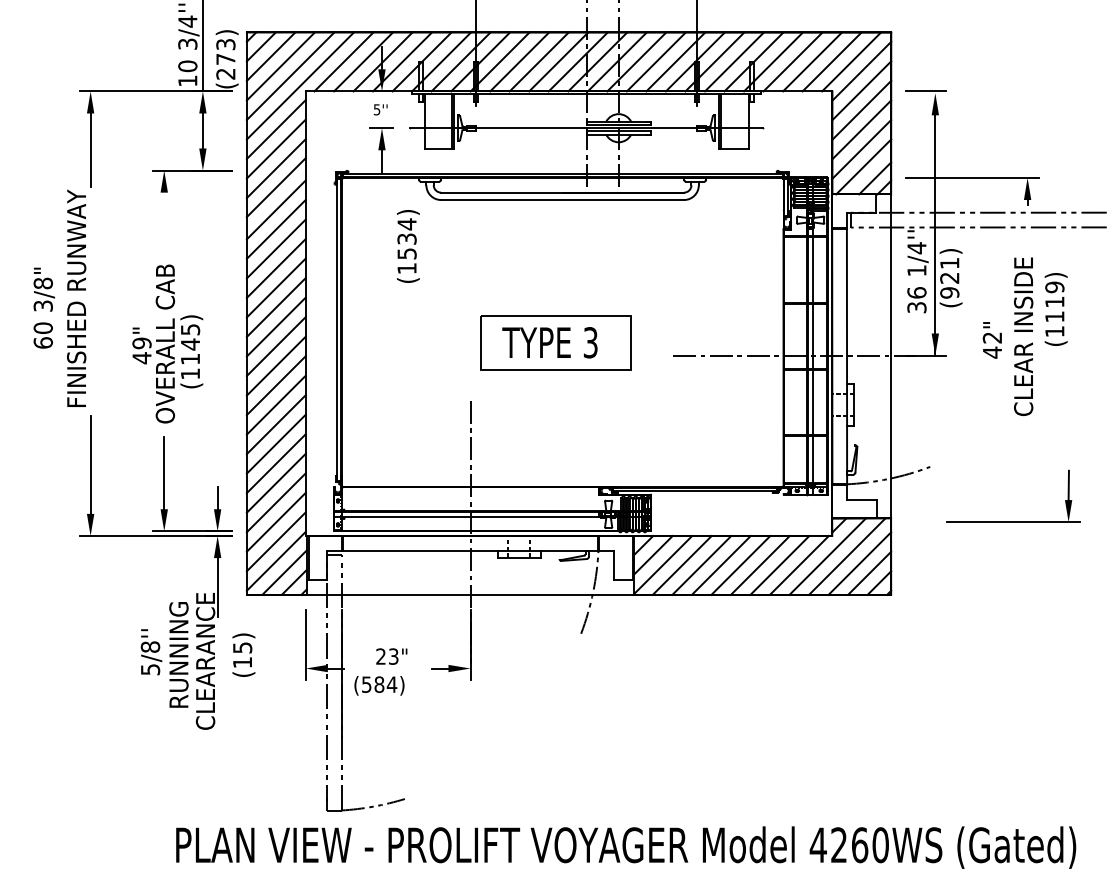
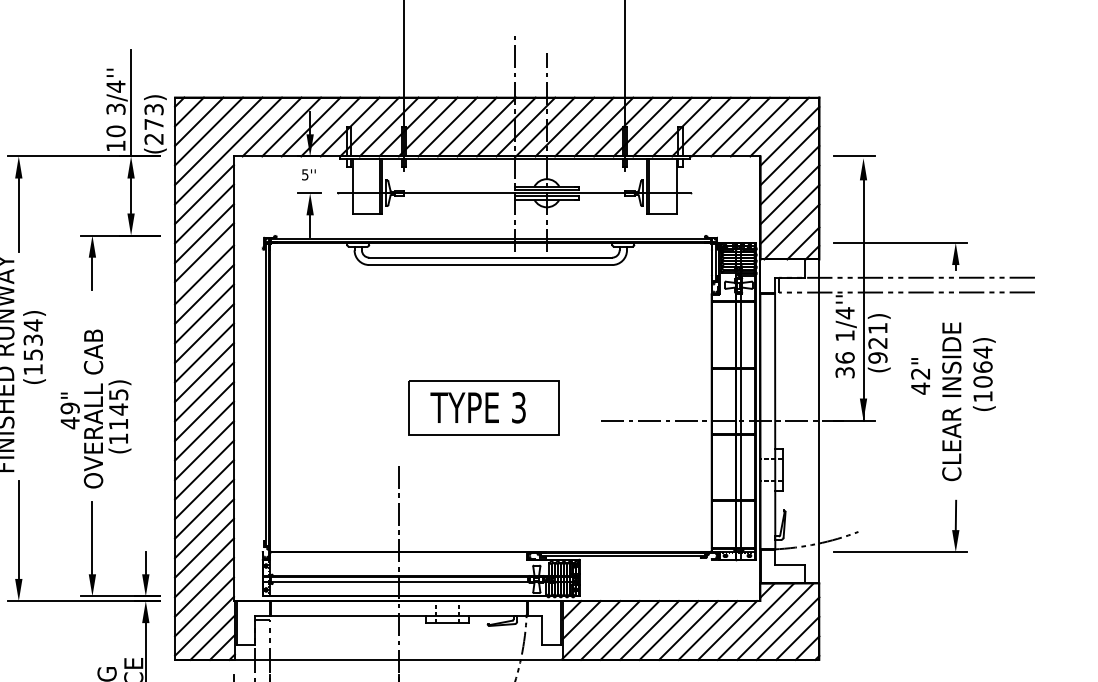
line: (164, 208) -> (92, 273), added
text: (408, 246) -> (34, 347), moved
text: (1054, 301) -> (982, 366), (1119) -> (1064)
text: (991, 340) -> (919, 376), moved
part: (1013, 521) -> (900, 551), moved

